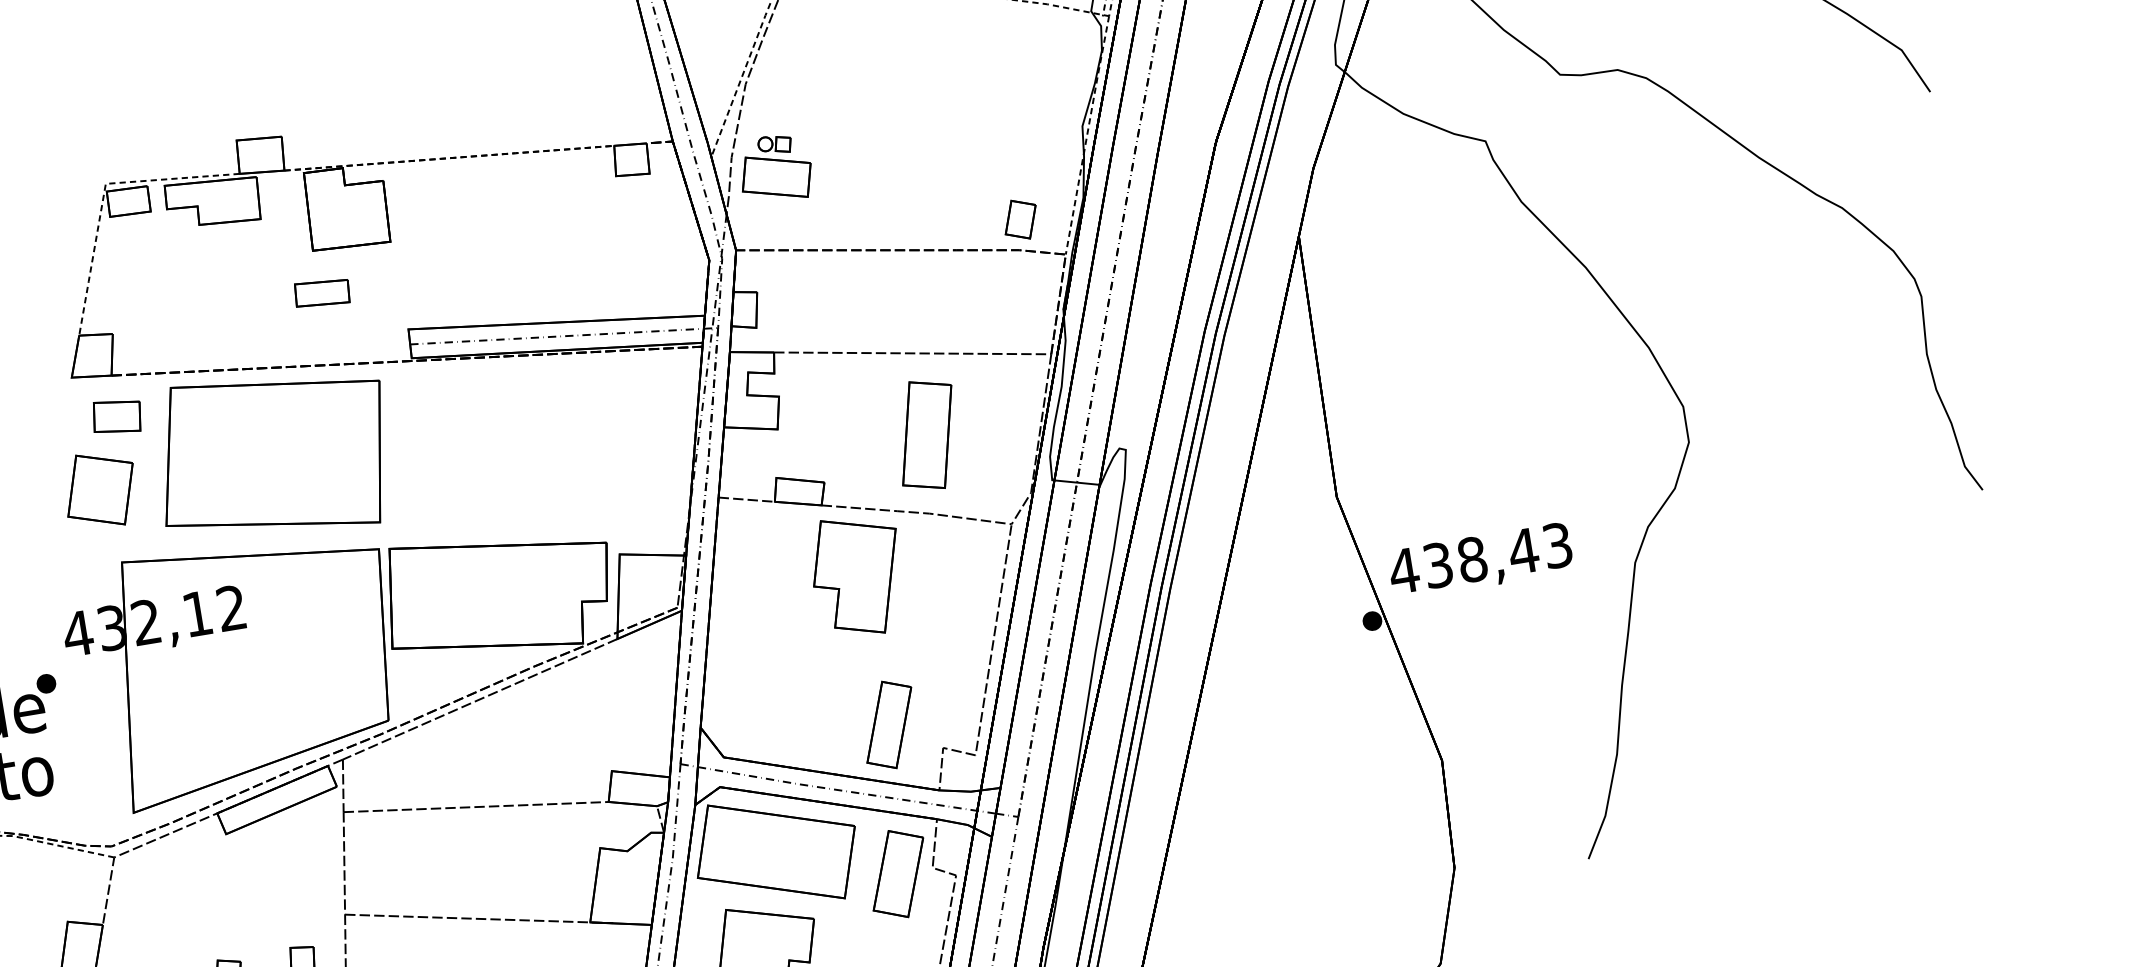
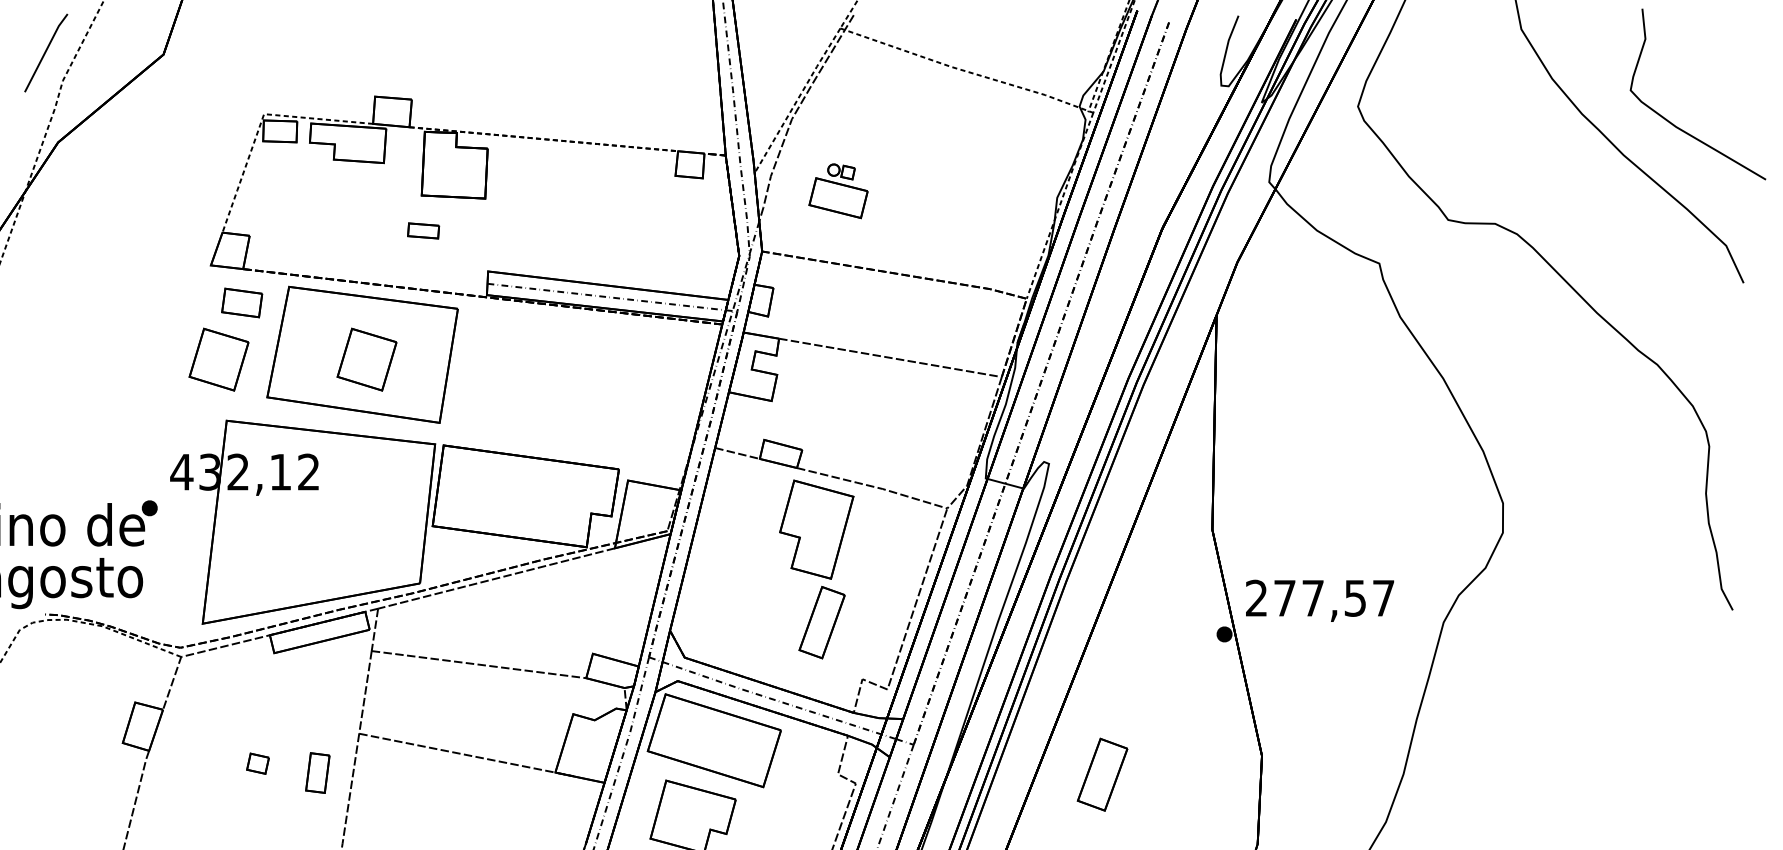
part: (775, 169) -> (838, 191), moved
part: (1019, 219) -> (994, 264), removed
part: (322, 292) -> (423, 230), size x0.7
part: (927, 434) -> (891, 425), removed
part: (278, 460) -> (366, 359), added
text: (1479, 557) -> (1319, 597), 438,43 -> 277,57
part: (888, 724) -> (821, 622), moved
part: (898, 873) -> (1102, 774), moved

